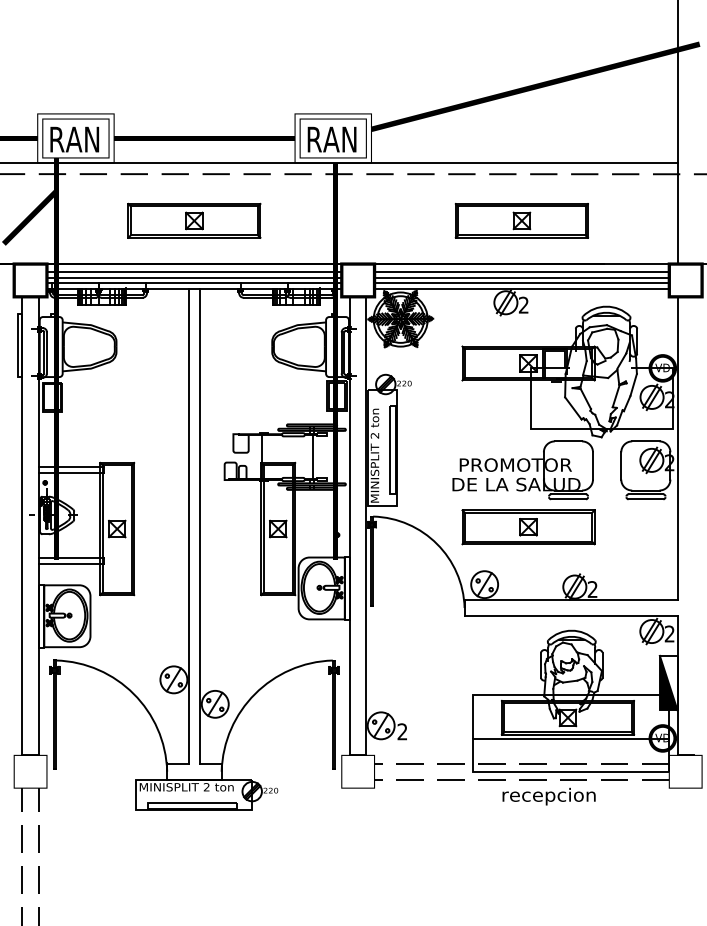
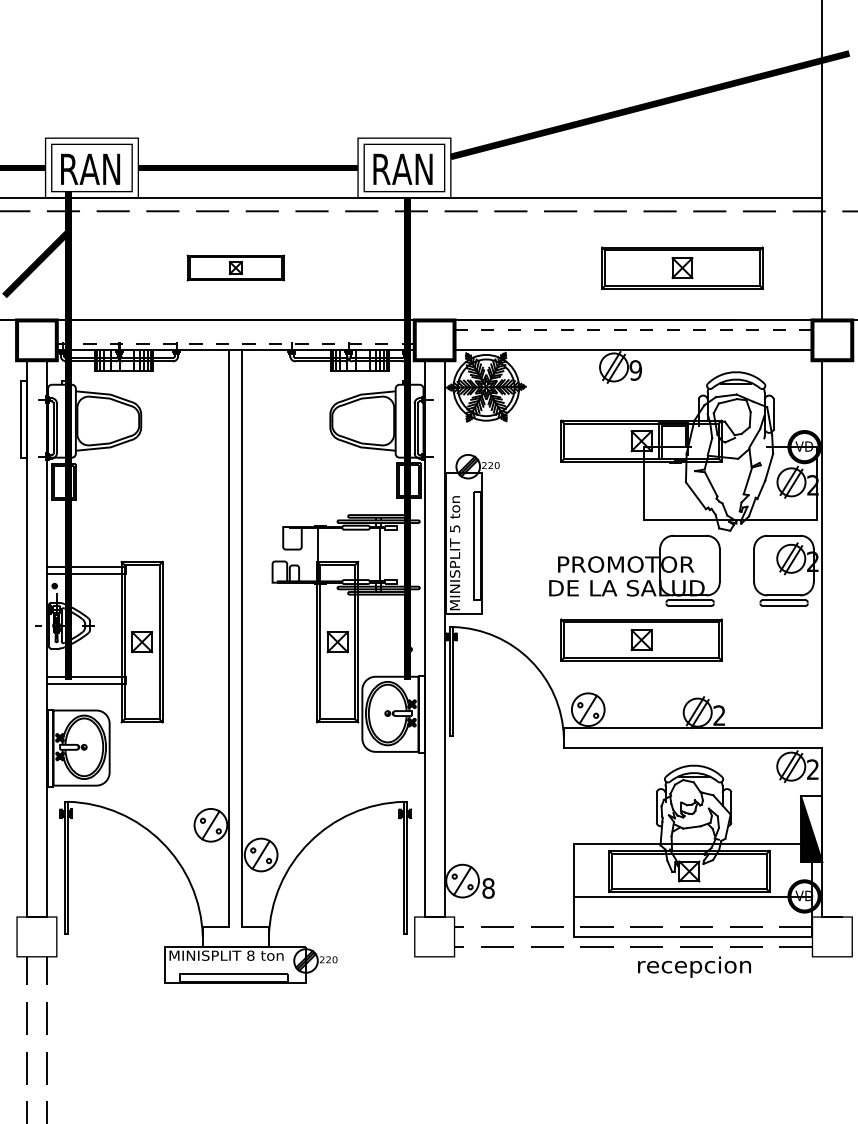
part: (194, 220) -> (235, 267), size x0.6
part: (521, 220) -> (682, 267), moved
line: (194, 272) -> (235, 330), removed
line: (521, 272) -> (633, 330), solid -> dashed
line: (194, 278) -> (235, 337), removed
line: (521, 278) -> (633, 337), removed
line: (194, 283) -> (235, 343), solid -> dashed
line: (521, 283) -> (633, 343), removed
text: (523, 305) -> (635, 370), 2 -> 9
text: (374, 435) -> (454, 528), 2 -> 5
text: (402, 731) -> (488, 888), 2 -> 8
text: (206, 787) -> (250, 955), 2 -> 8
text: (549, 796) -> (694, 966), moved

